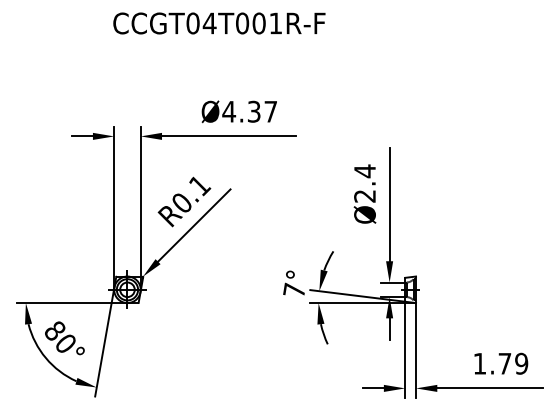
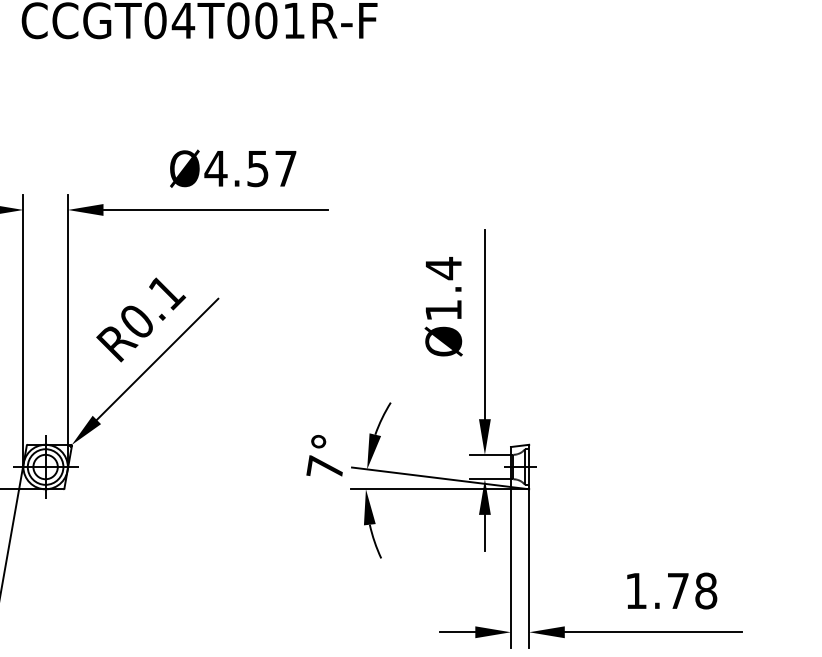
text: (254, 111) -> (258, 168), Ø4.37 -> Ø4.57
text: (364, 196) -> (442, 310), Ø2.4 -> Ø1.4
text: (521, 363) -> (705, 590), 1.79 -> 1.78

